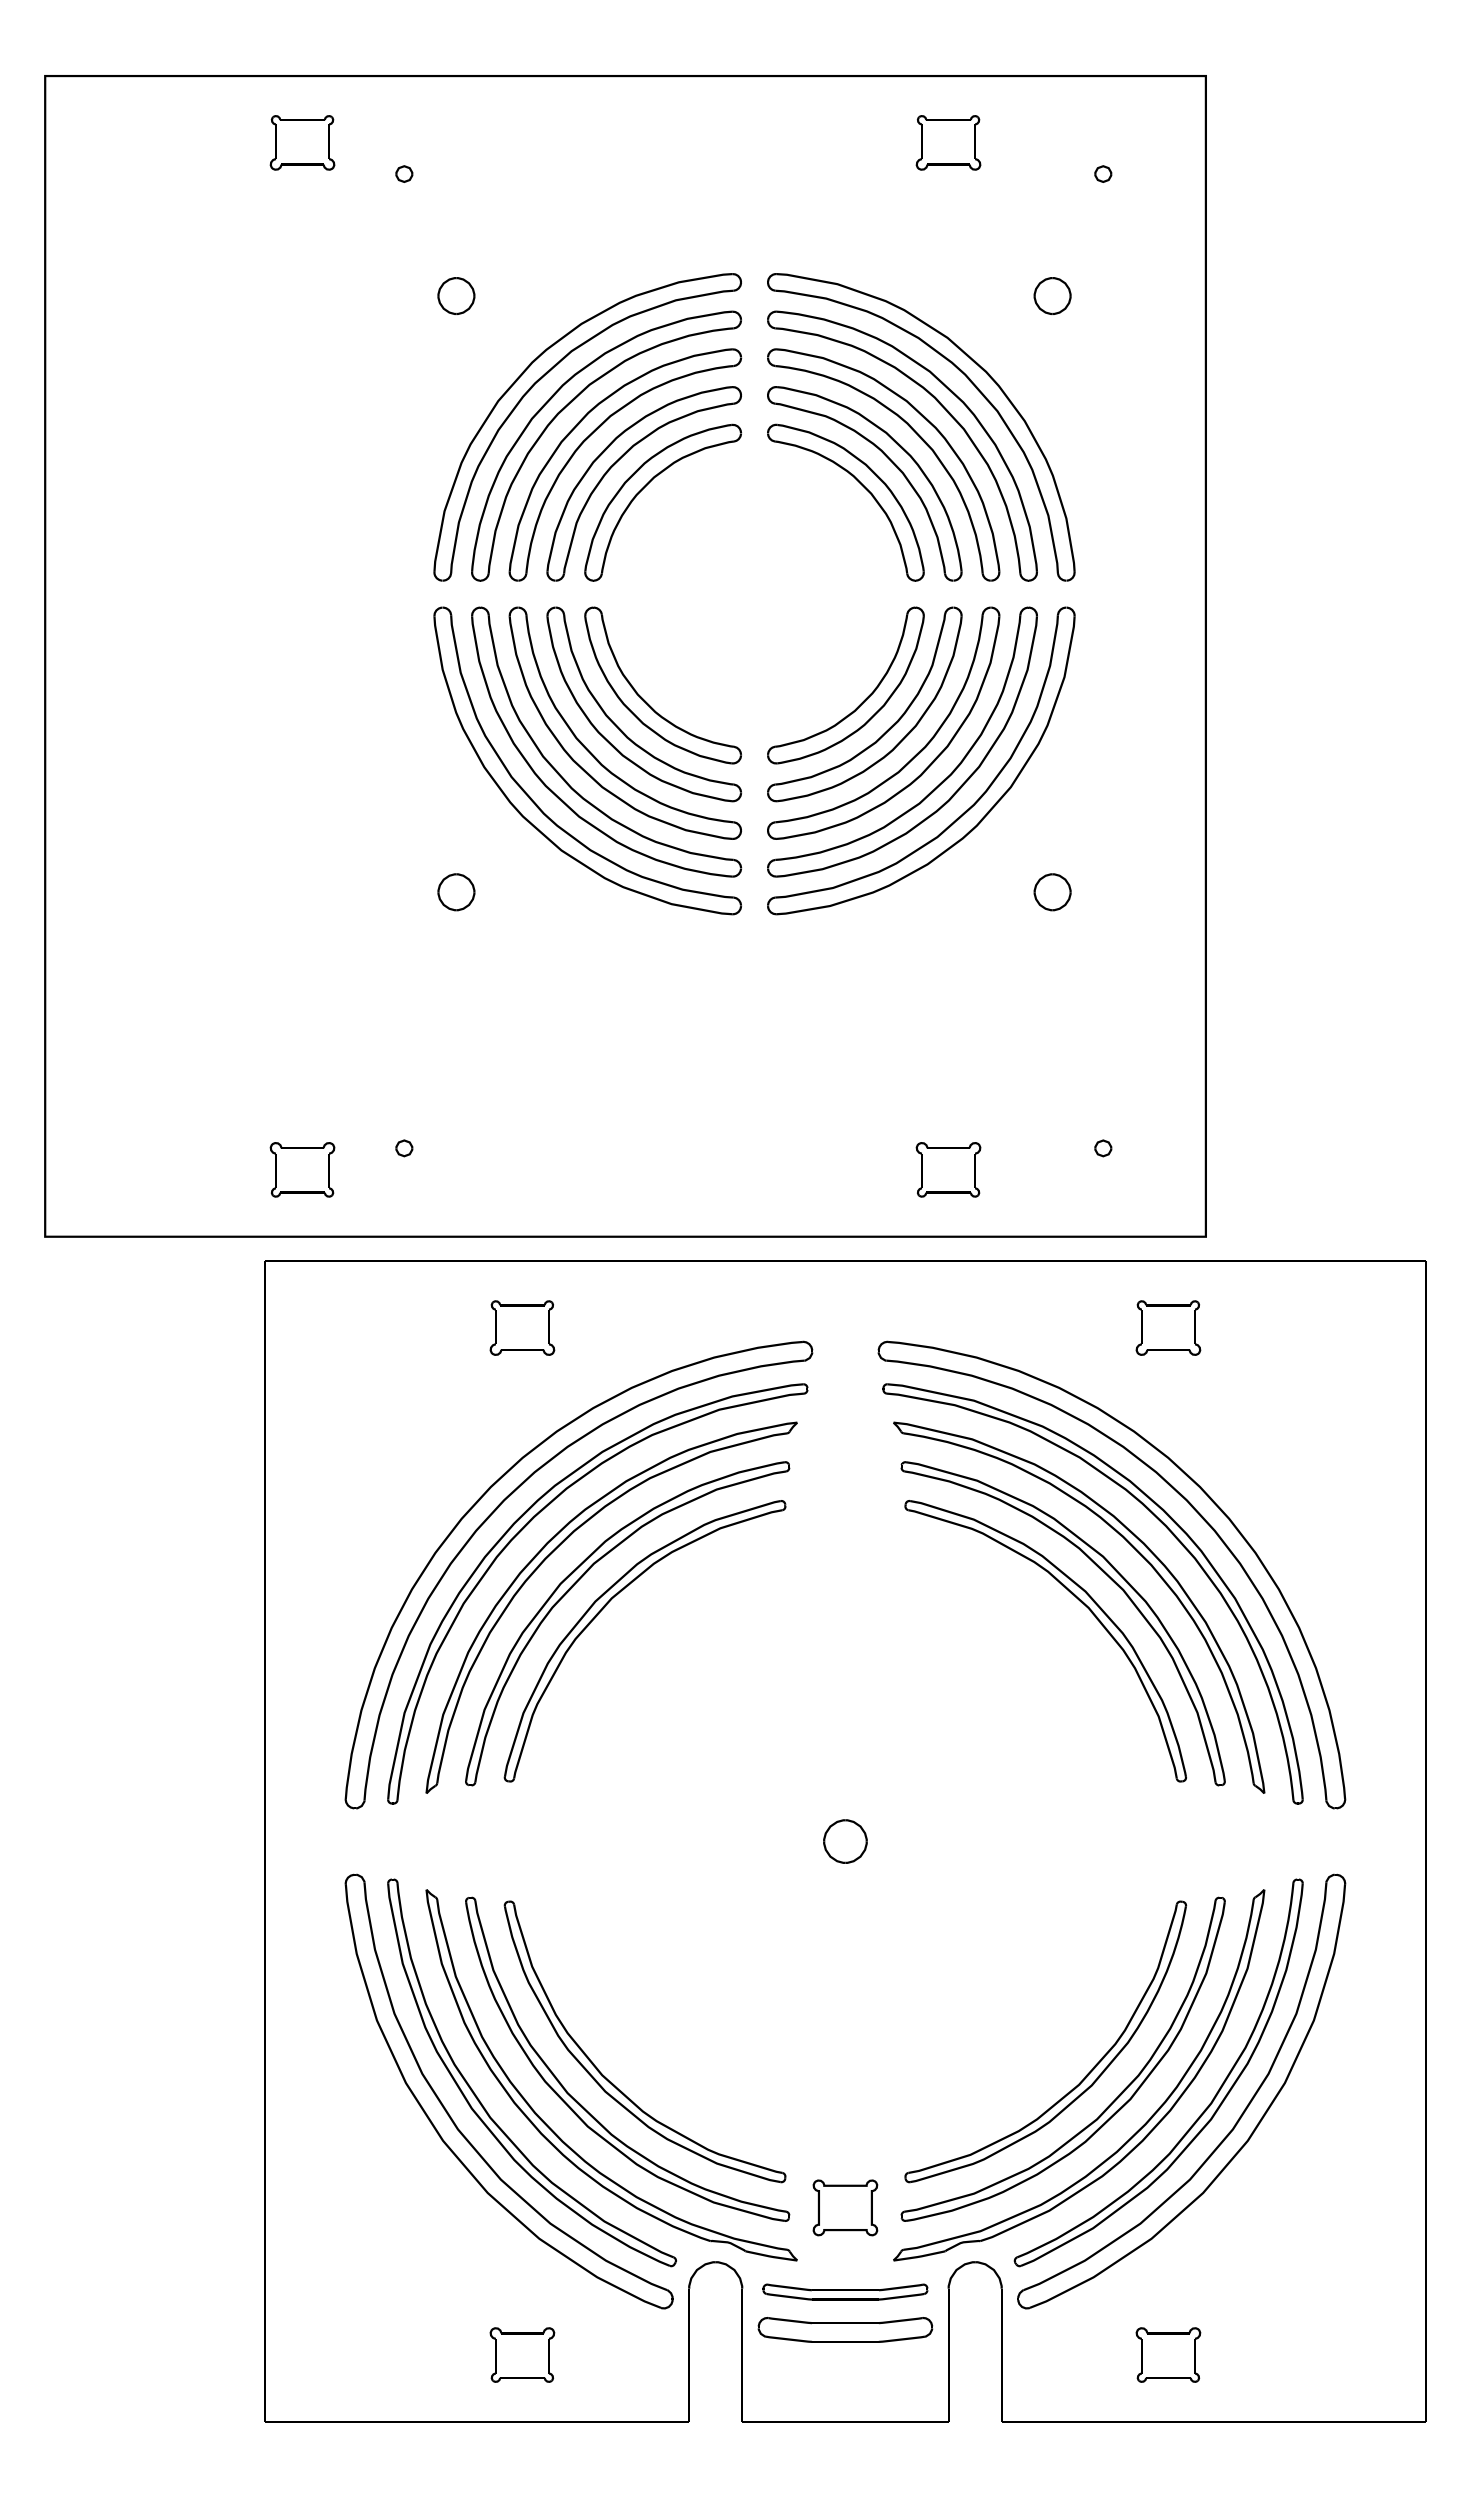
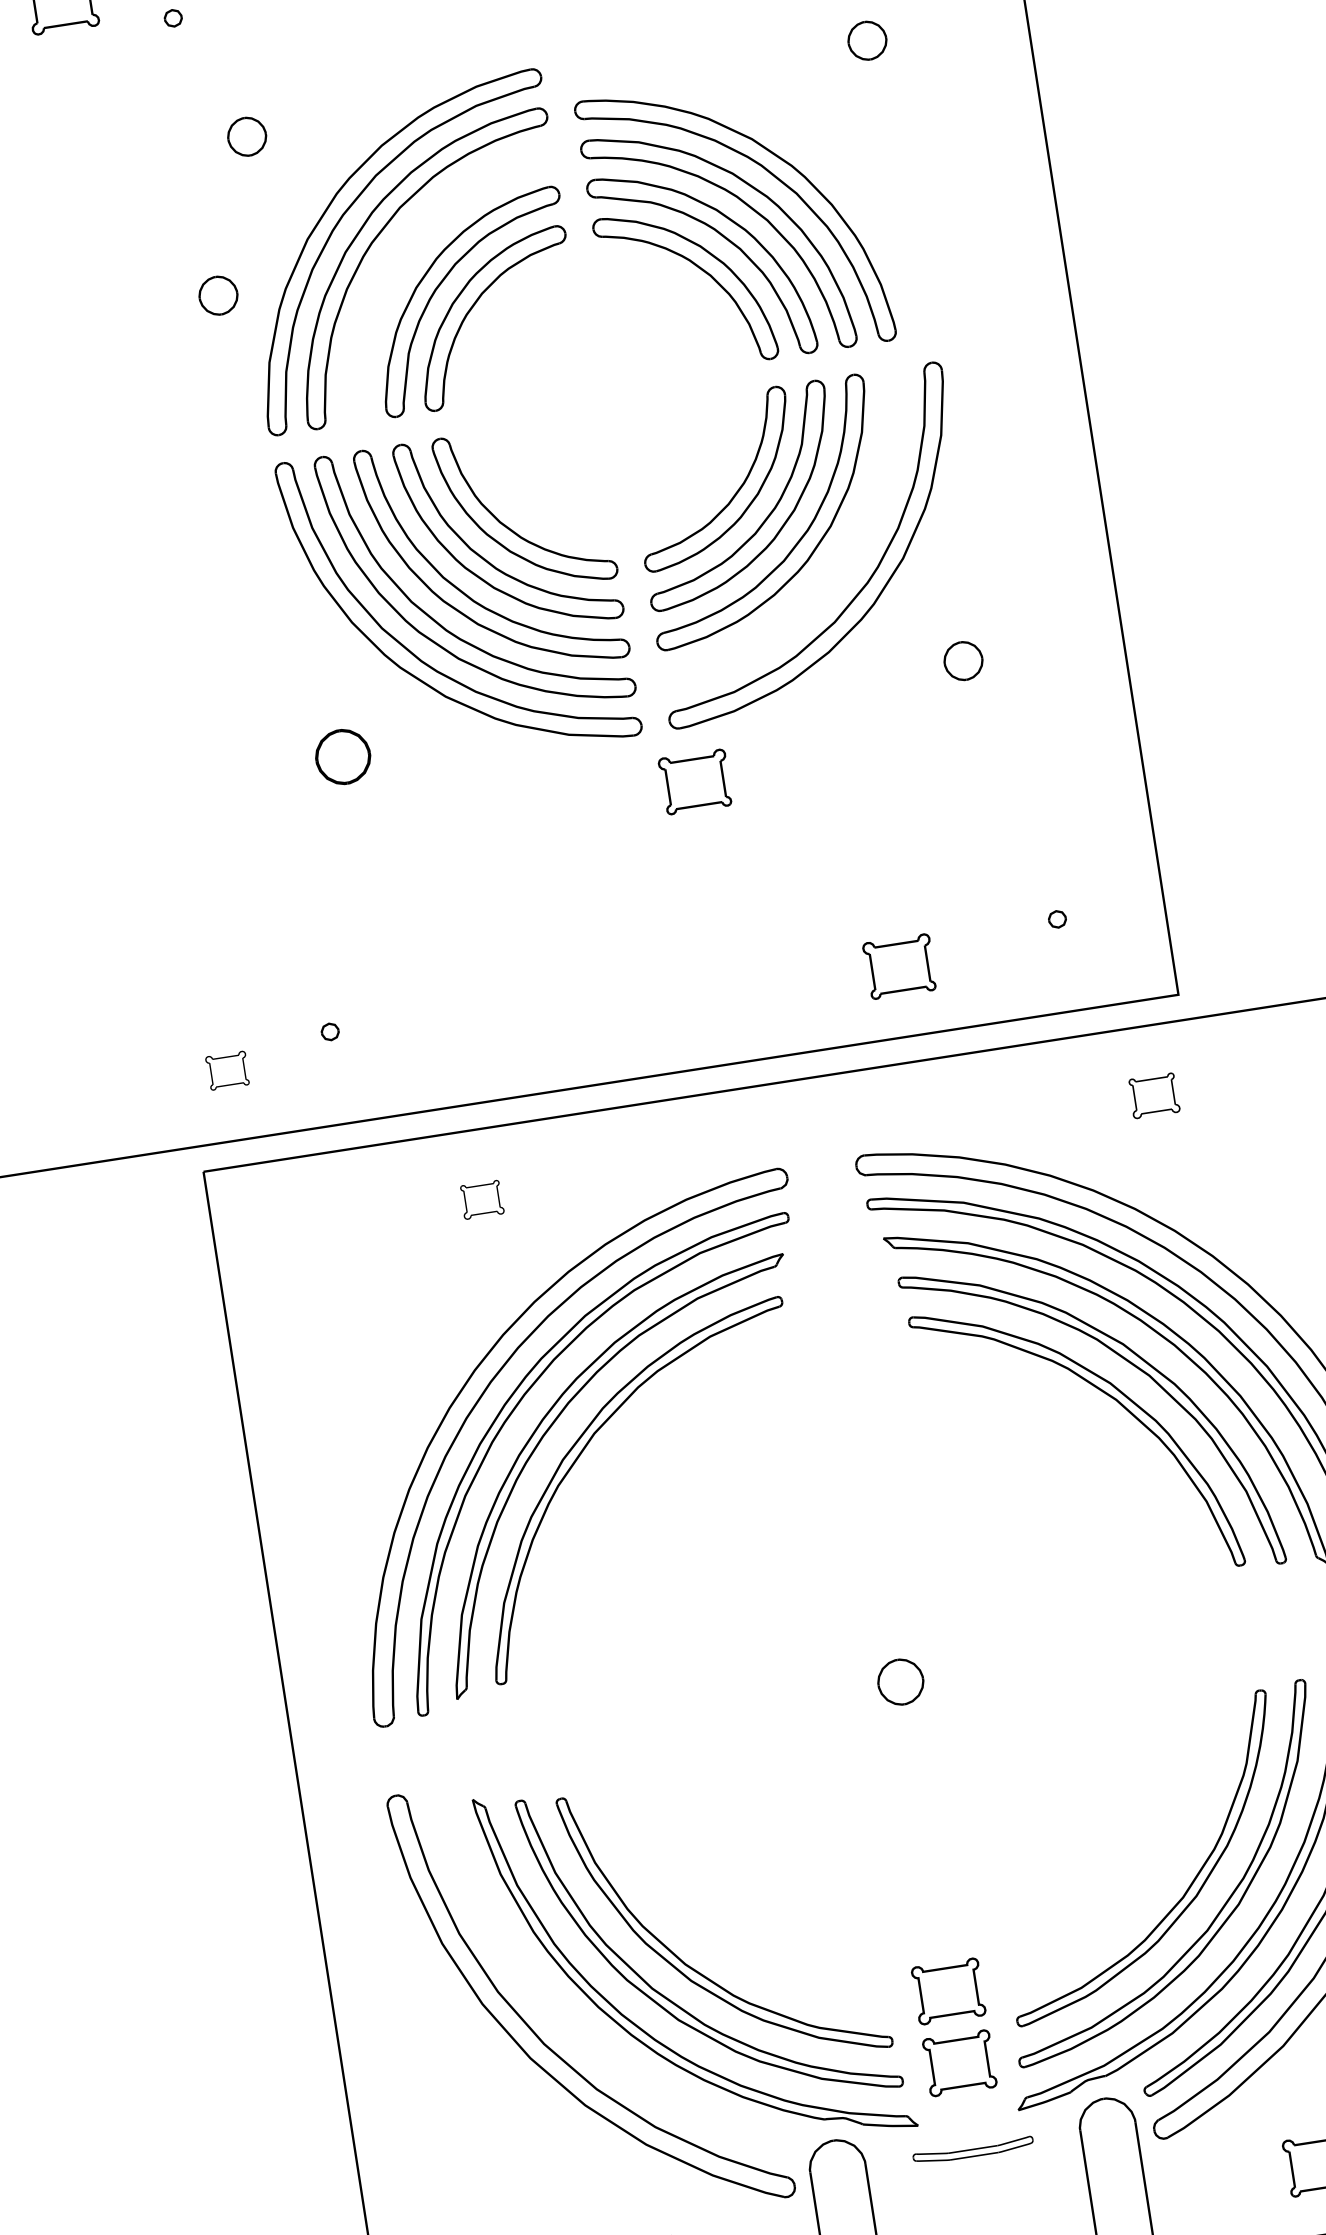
part: (968, 380) -> (793, 142), removed
part: (594, 432) -> (412, 256), removed
part: (406, 440) -> (218, 295), added
part: (942, 780) -> (830, 562), removed
part: (456, 892) -> (343, 757), size x1.4
part: (783, 966) -> (695, 781), added
part: (302, 1169) -> (227, 1070), size x0.6
part: (522, 1327) -> (482, 1199), size x0.6
part: (1168, 1327) -> (1154, 1095), size x0.7
part: (605, 1607) -> (613, 1477), removed
part: (484, 2106) -> (567, 2015), removed
part: (845, 2138) -> (948, 1991), added
part: (845, 2291) -> (973, 2150), size x0.7
part: (845, 2329) -> (979, 2189), removed

